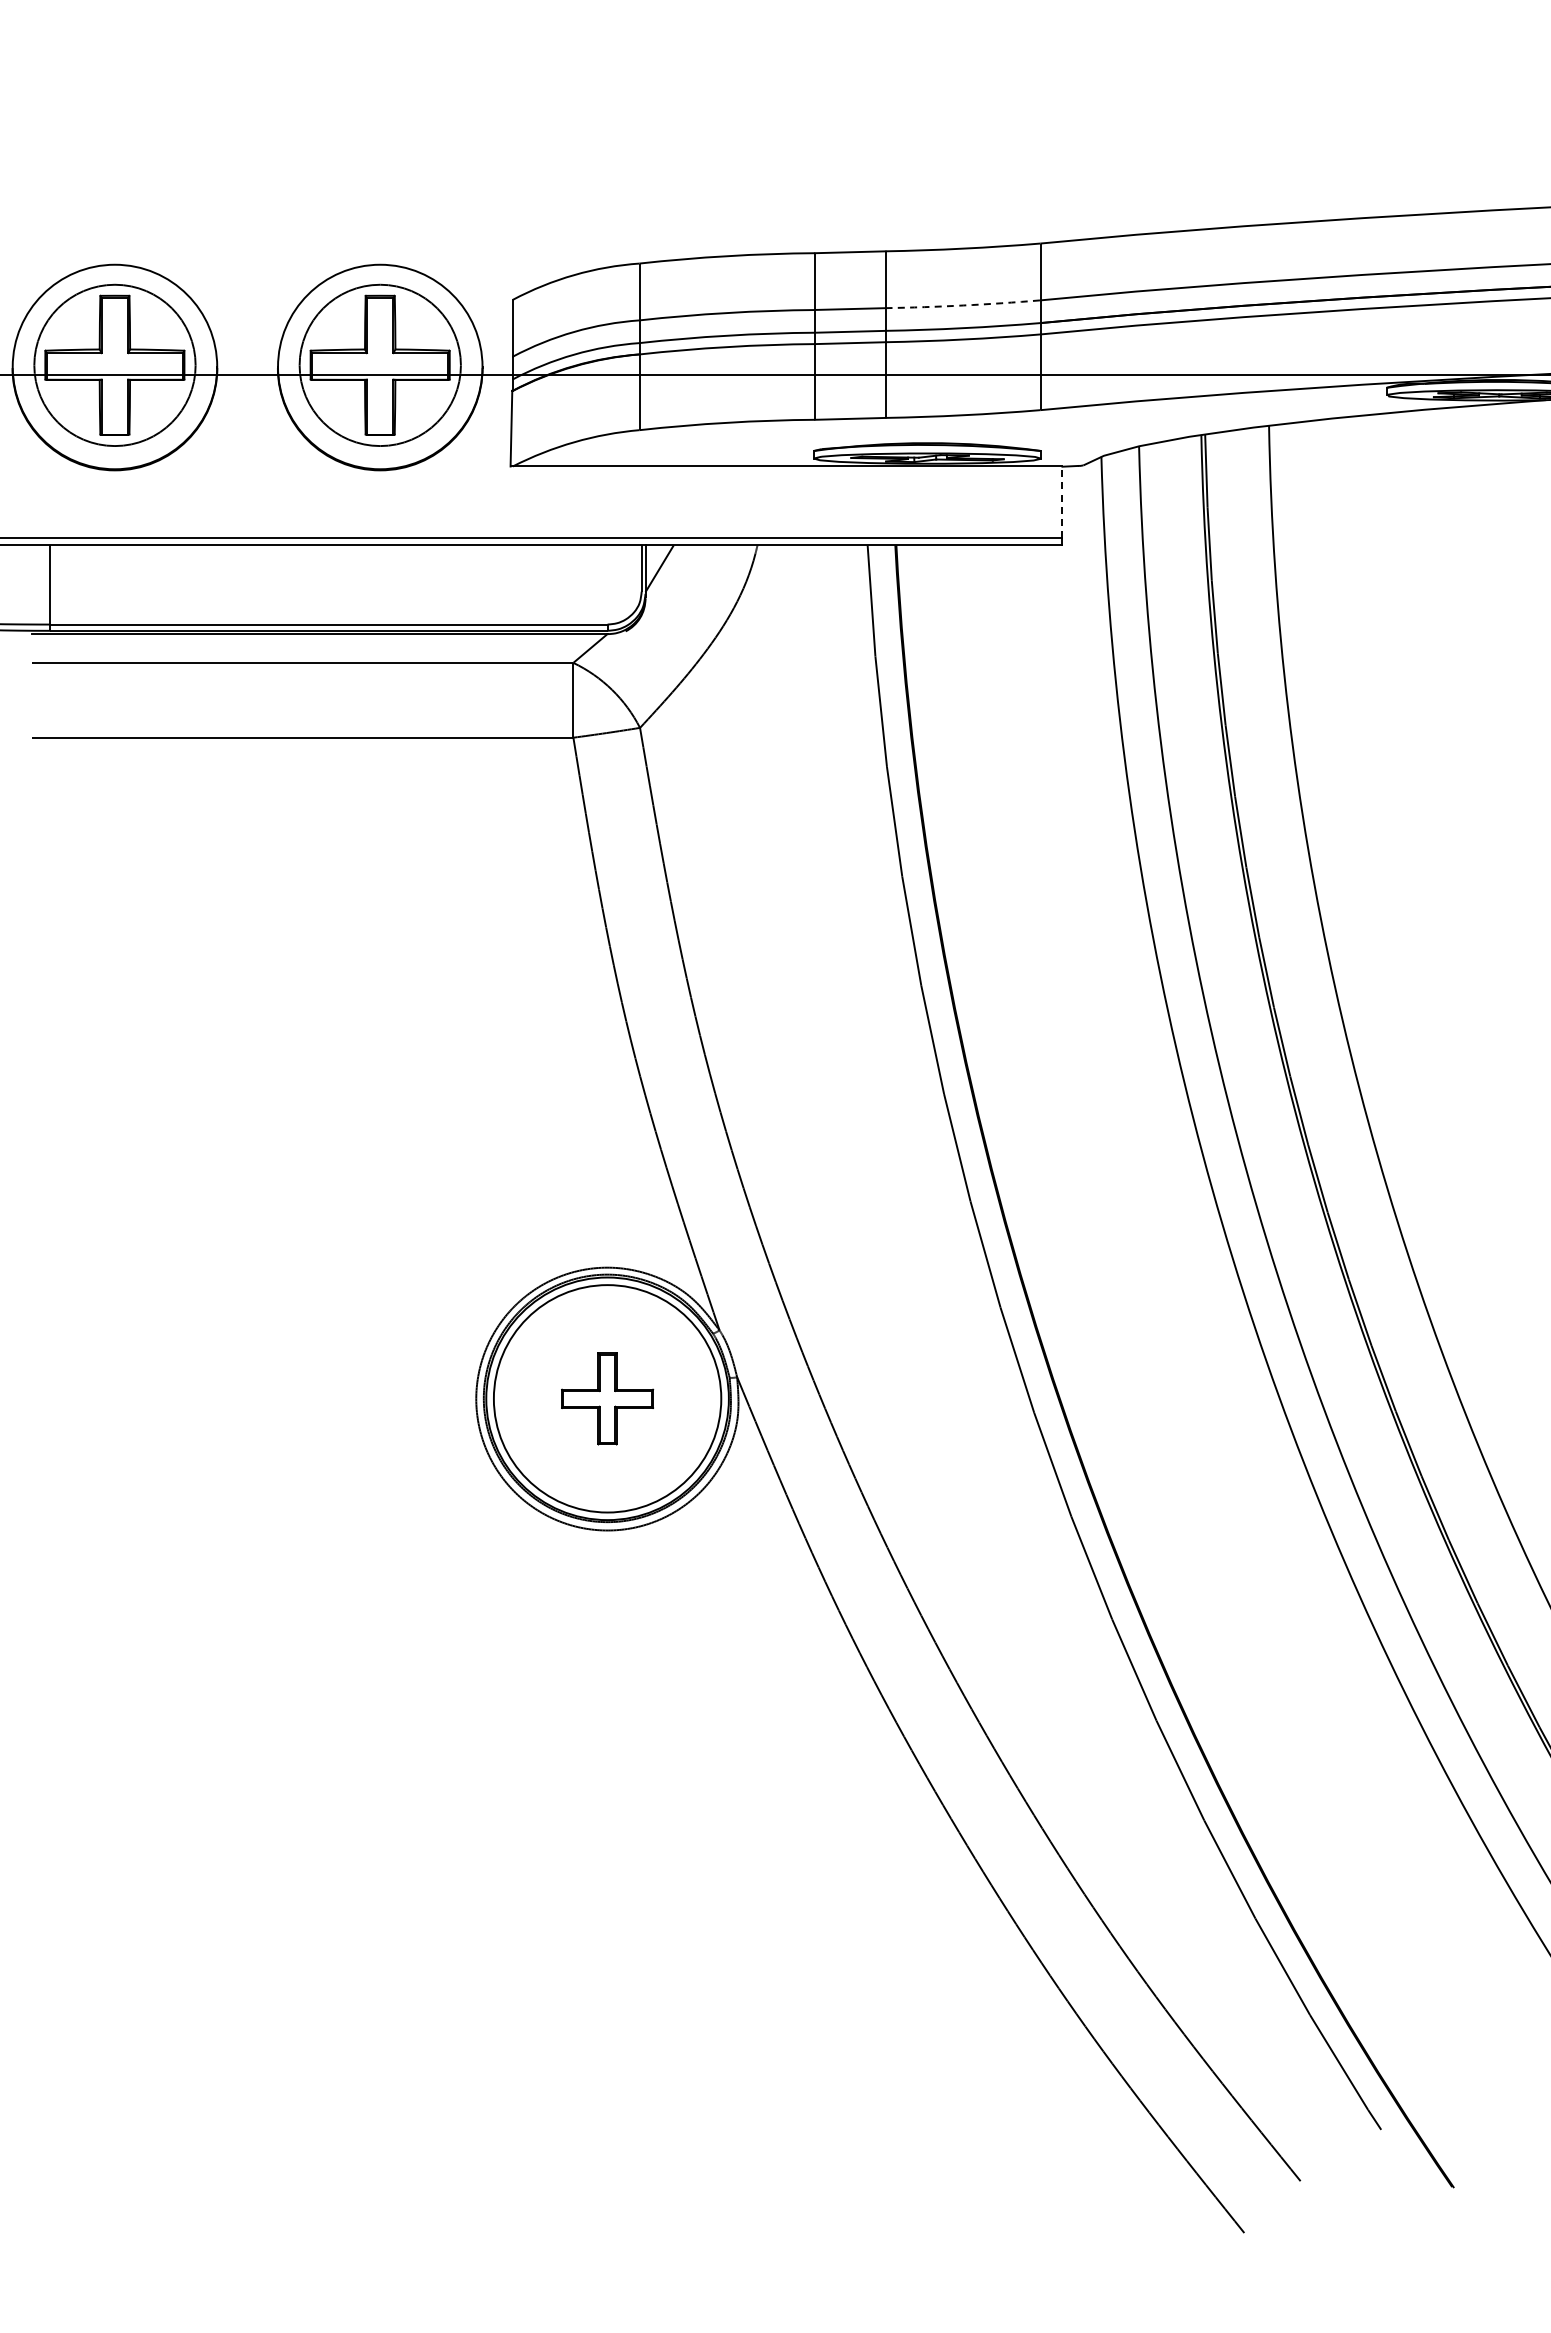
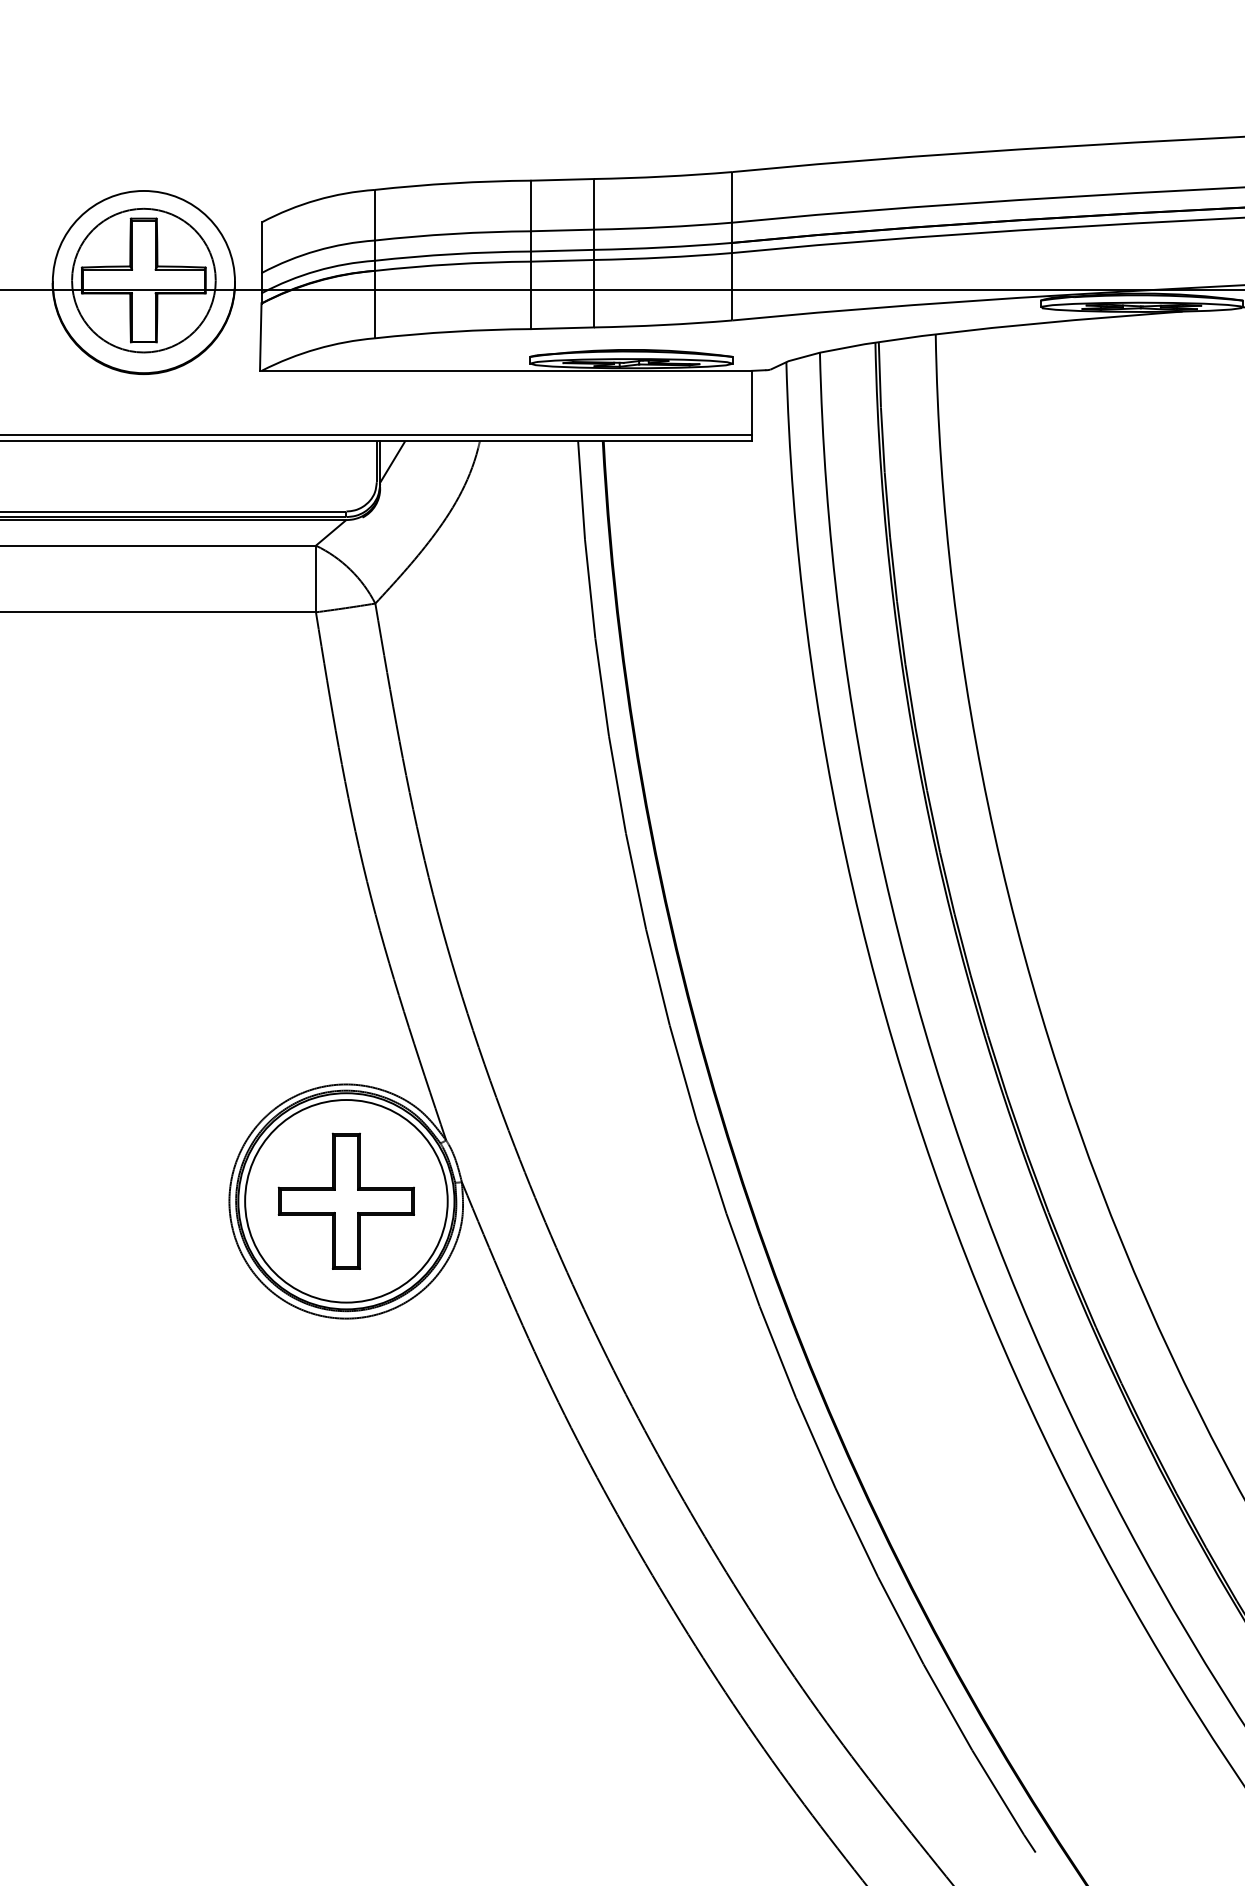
arc: (963, 305) -> (663, 227), dashed -> solid
line: (1062, 502) -> (751, 402), dashed -> solid
part: (607, 1398) -> (346, 1201), size x1.67

